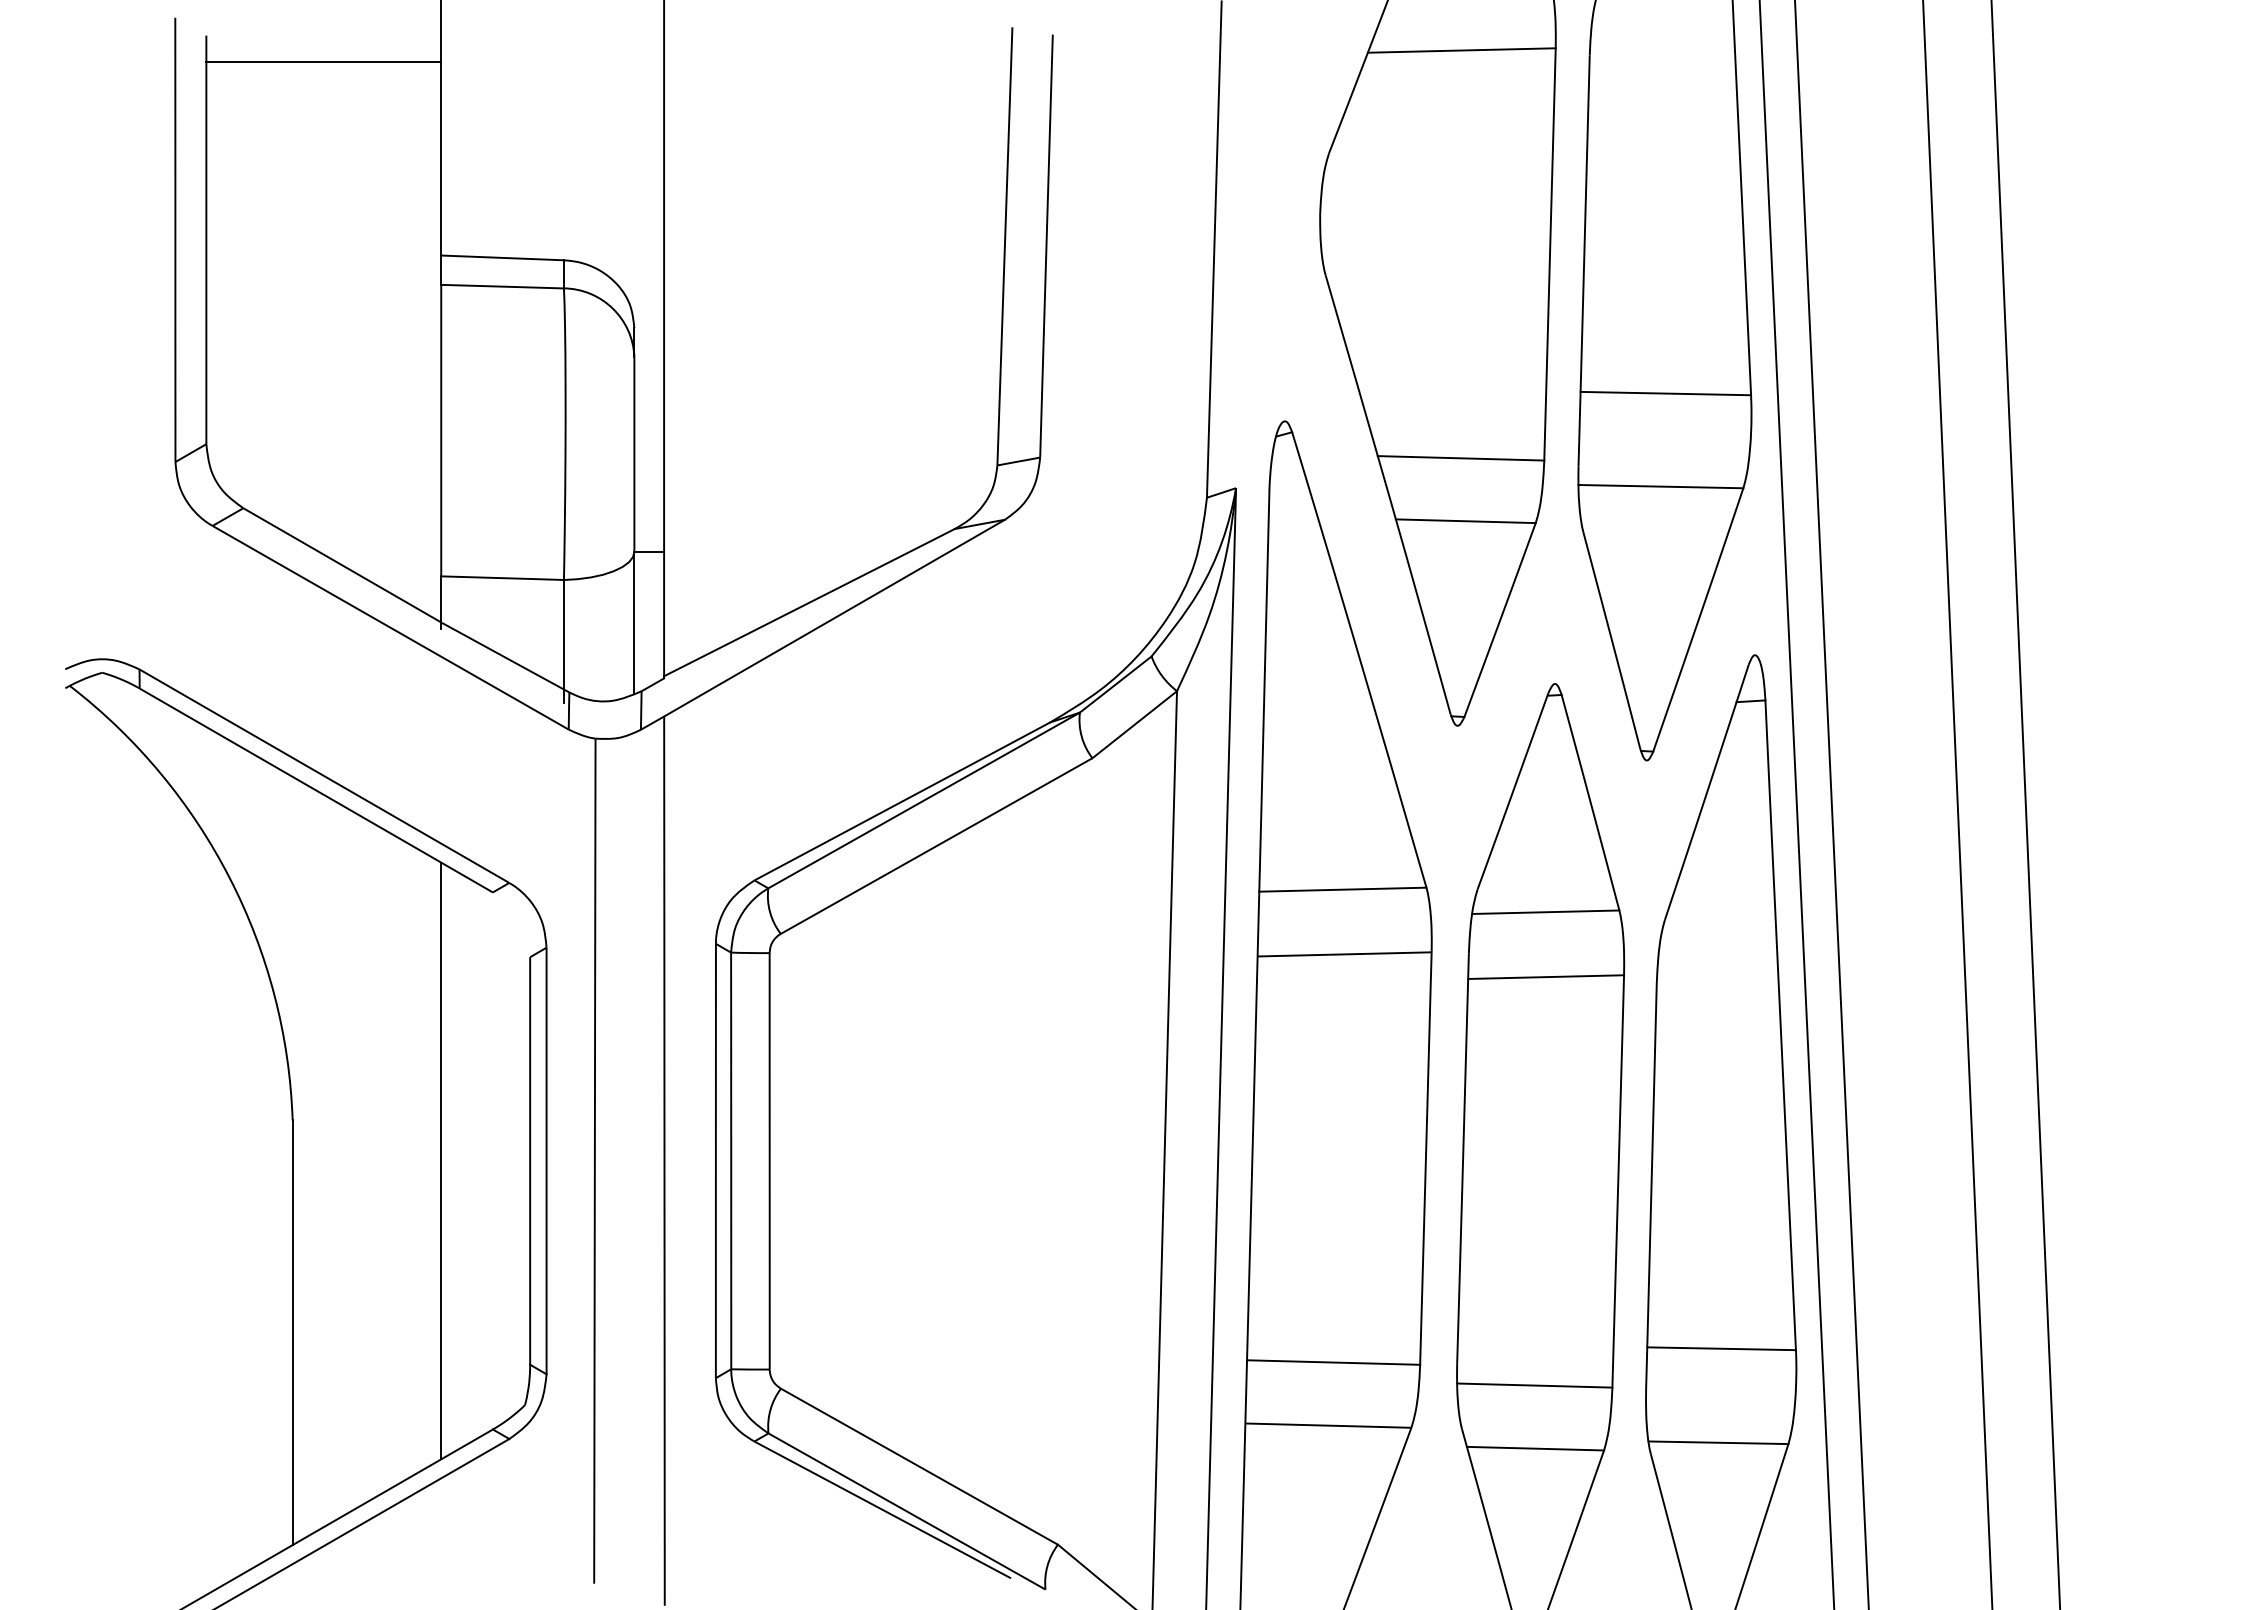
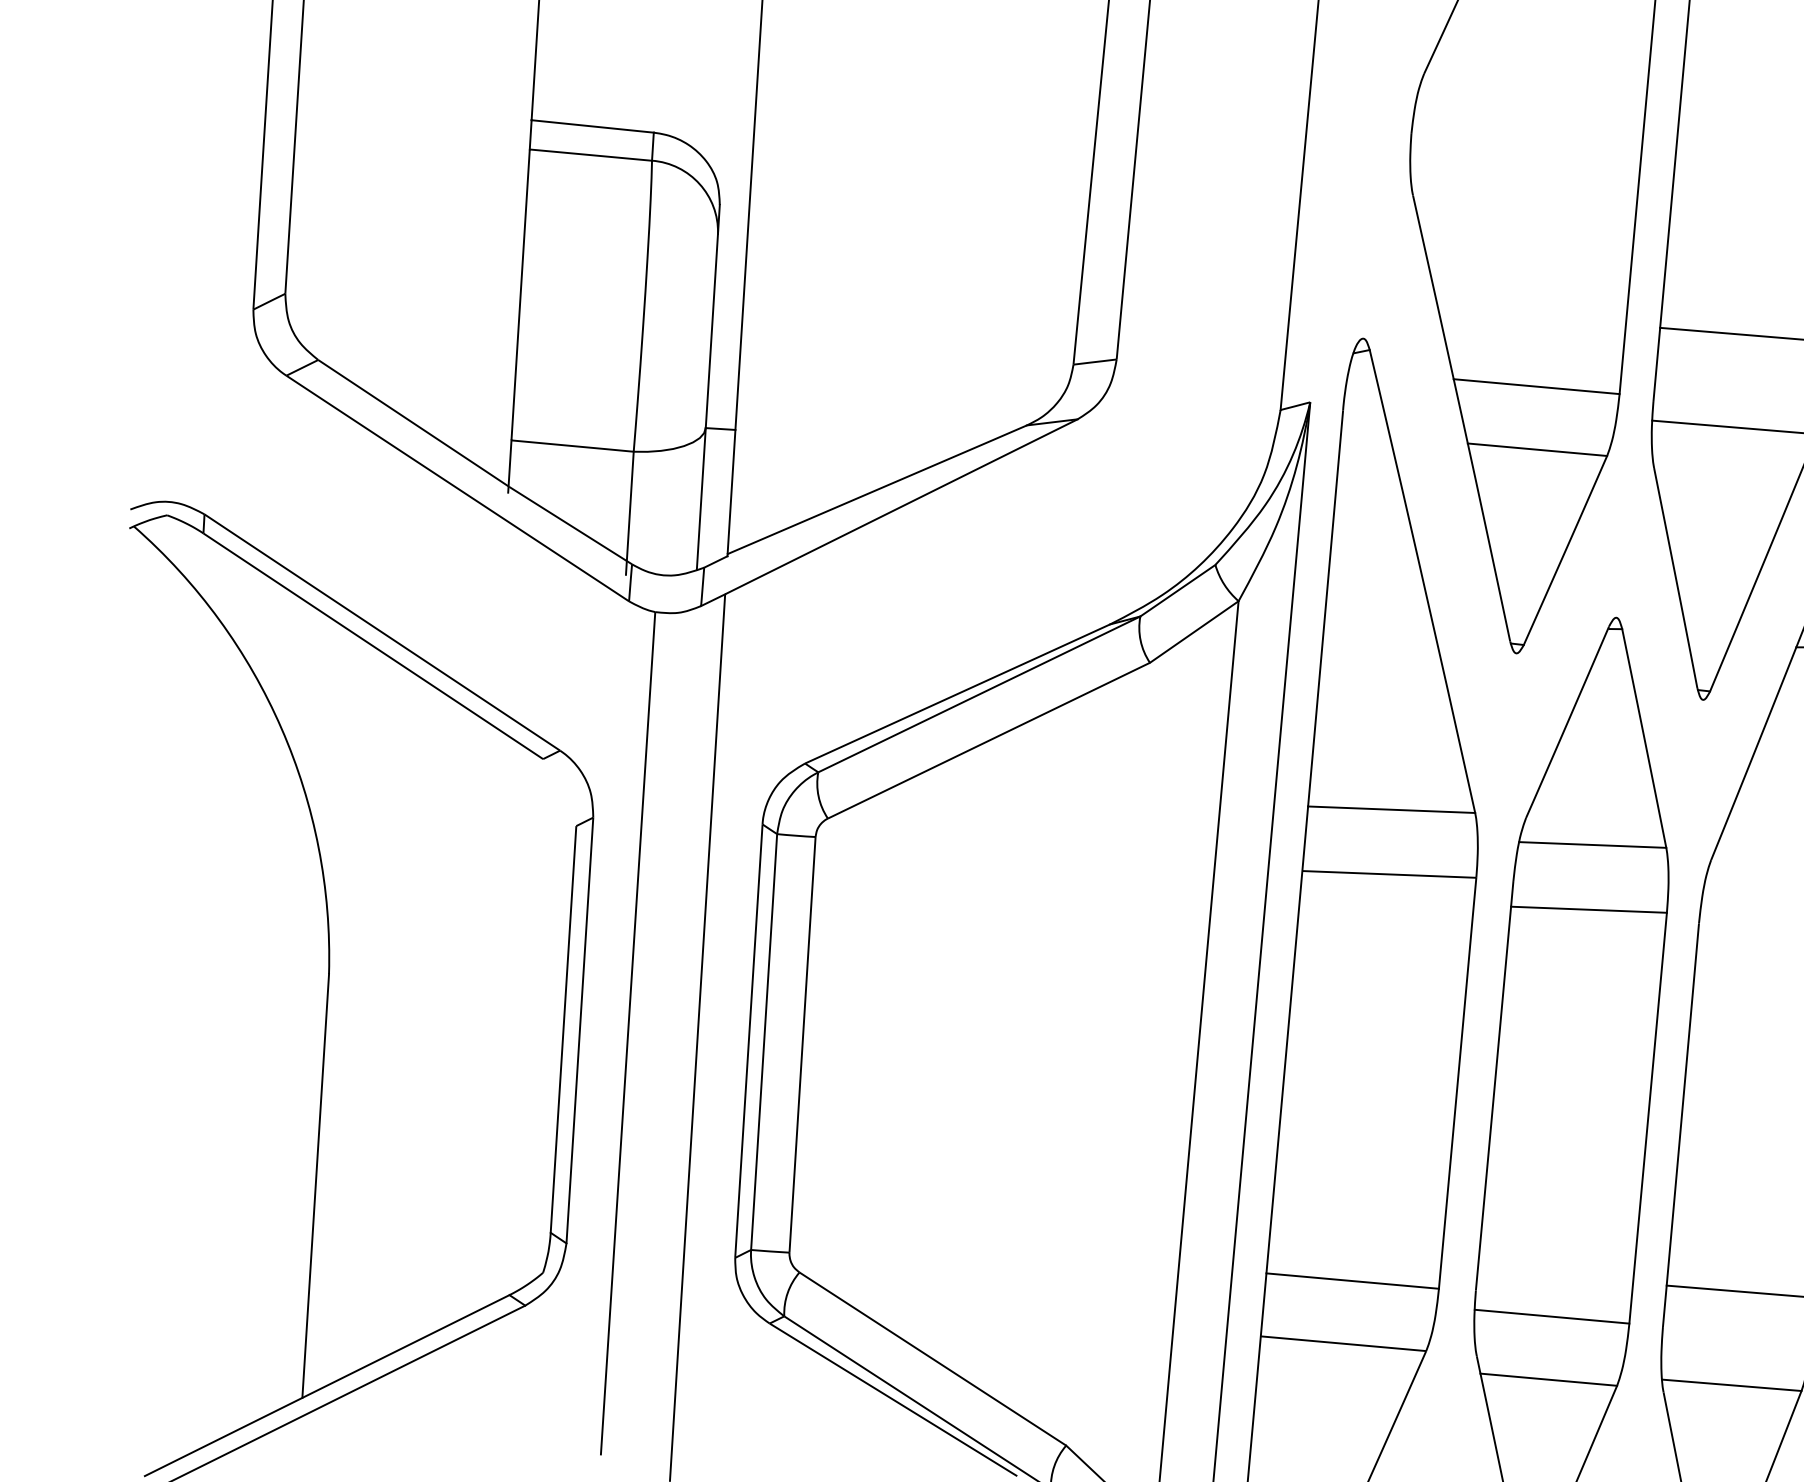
line: (441, 1160) -> (475, 1023), removed

